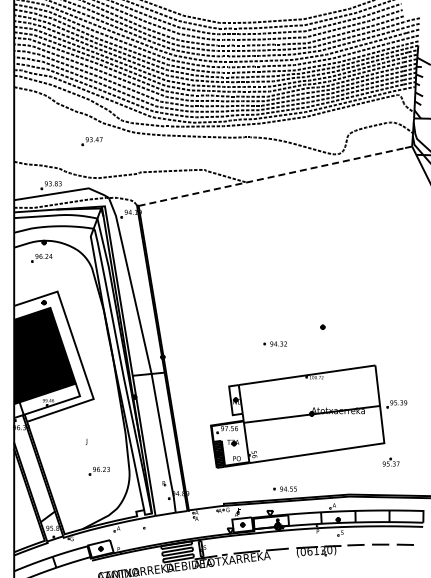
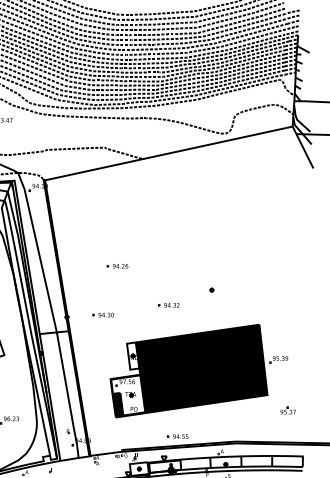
line: (272, 176) -> (166, 153), dashed -> solid
part: (218, 300) -> (117, 265), added
part: (202, 354) -> (102, 314), added
fill: (311, 414) -> (201, 369), added
part: (390, 461) -> (287, 409), moved

